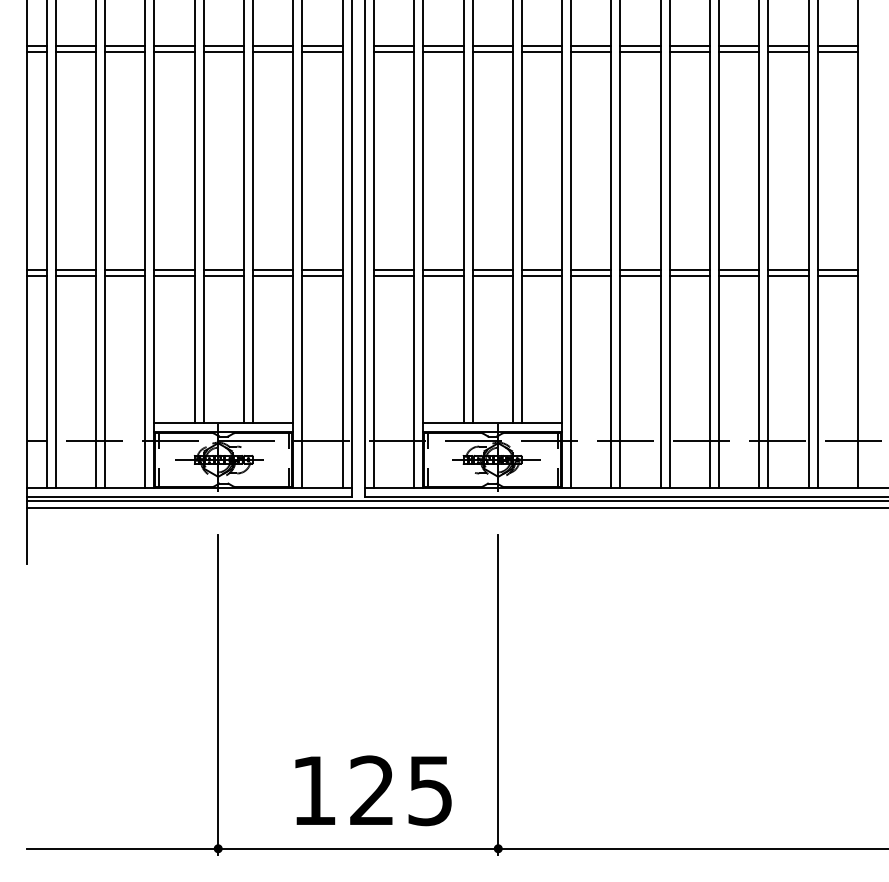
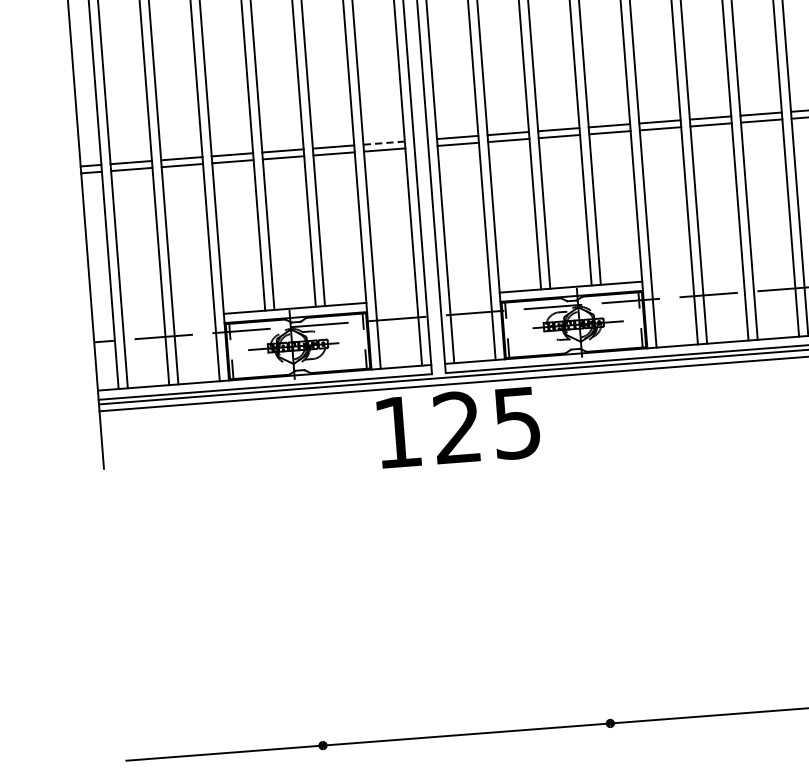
line: (321, 269) -> (383, 143), solid -> dashed
line: (218, 695) -> (311, 588), removed
line: (498, 695) -> (598, 566), removed
text: (373, 790) -> (458, 427), moved

